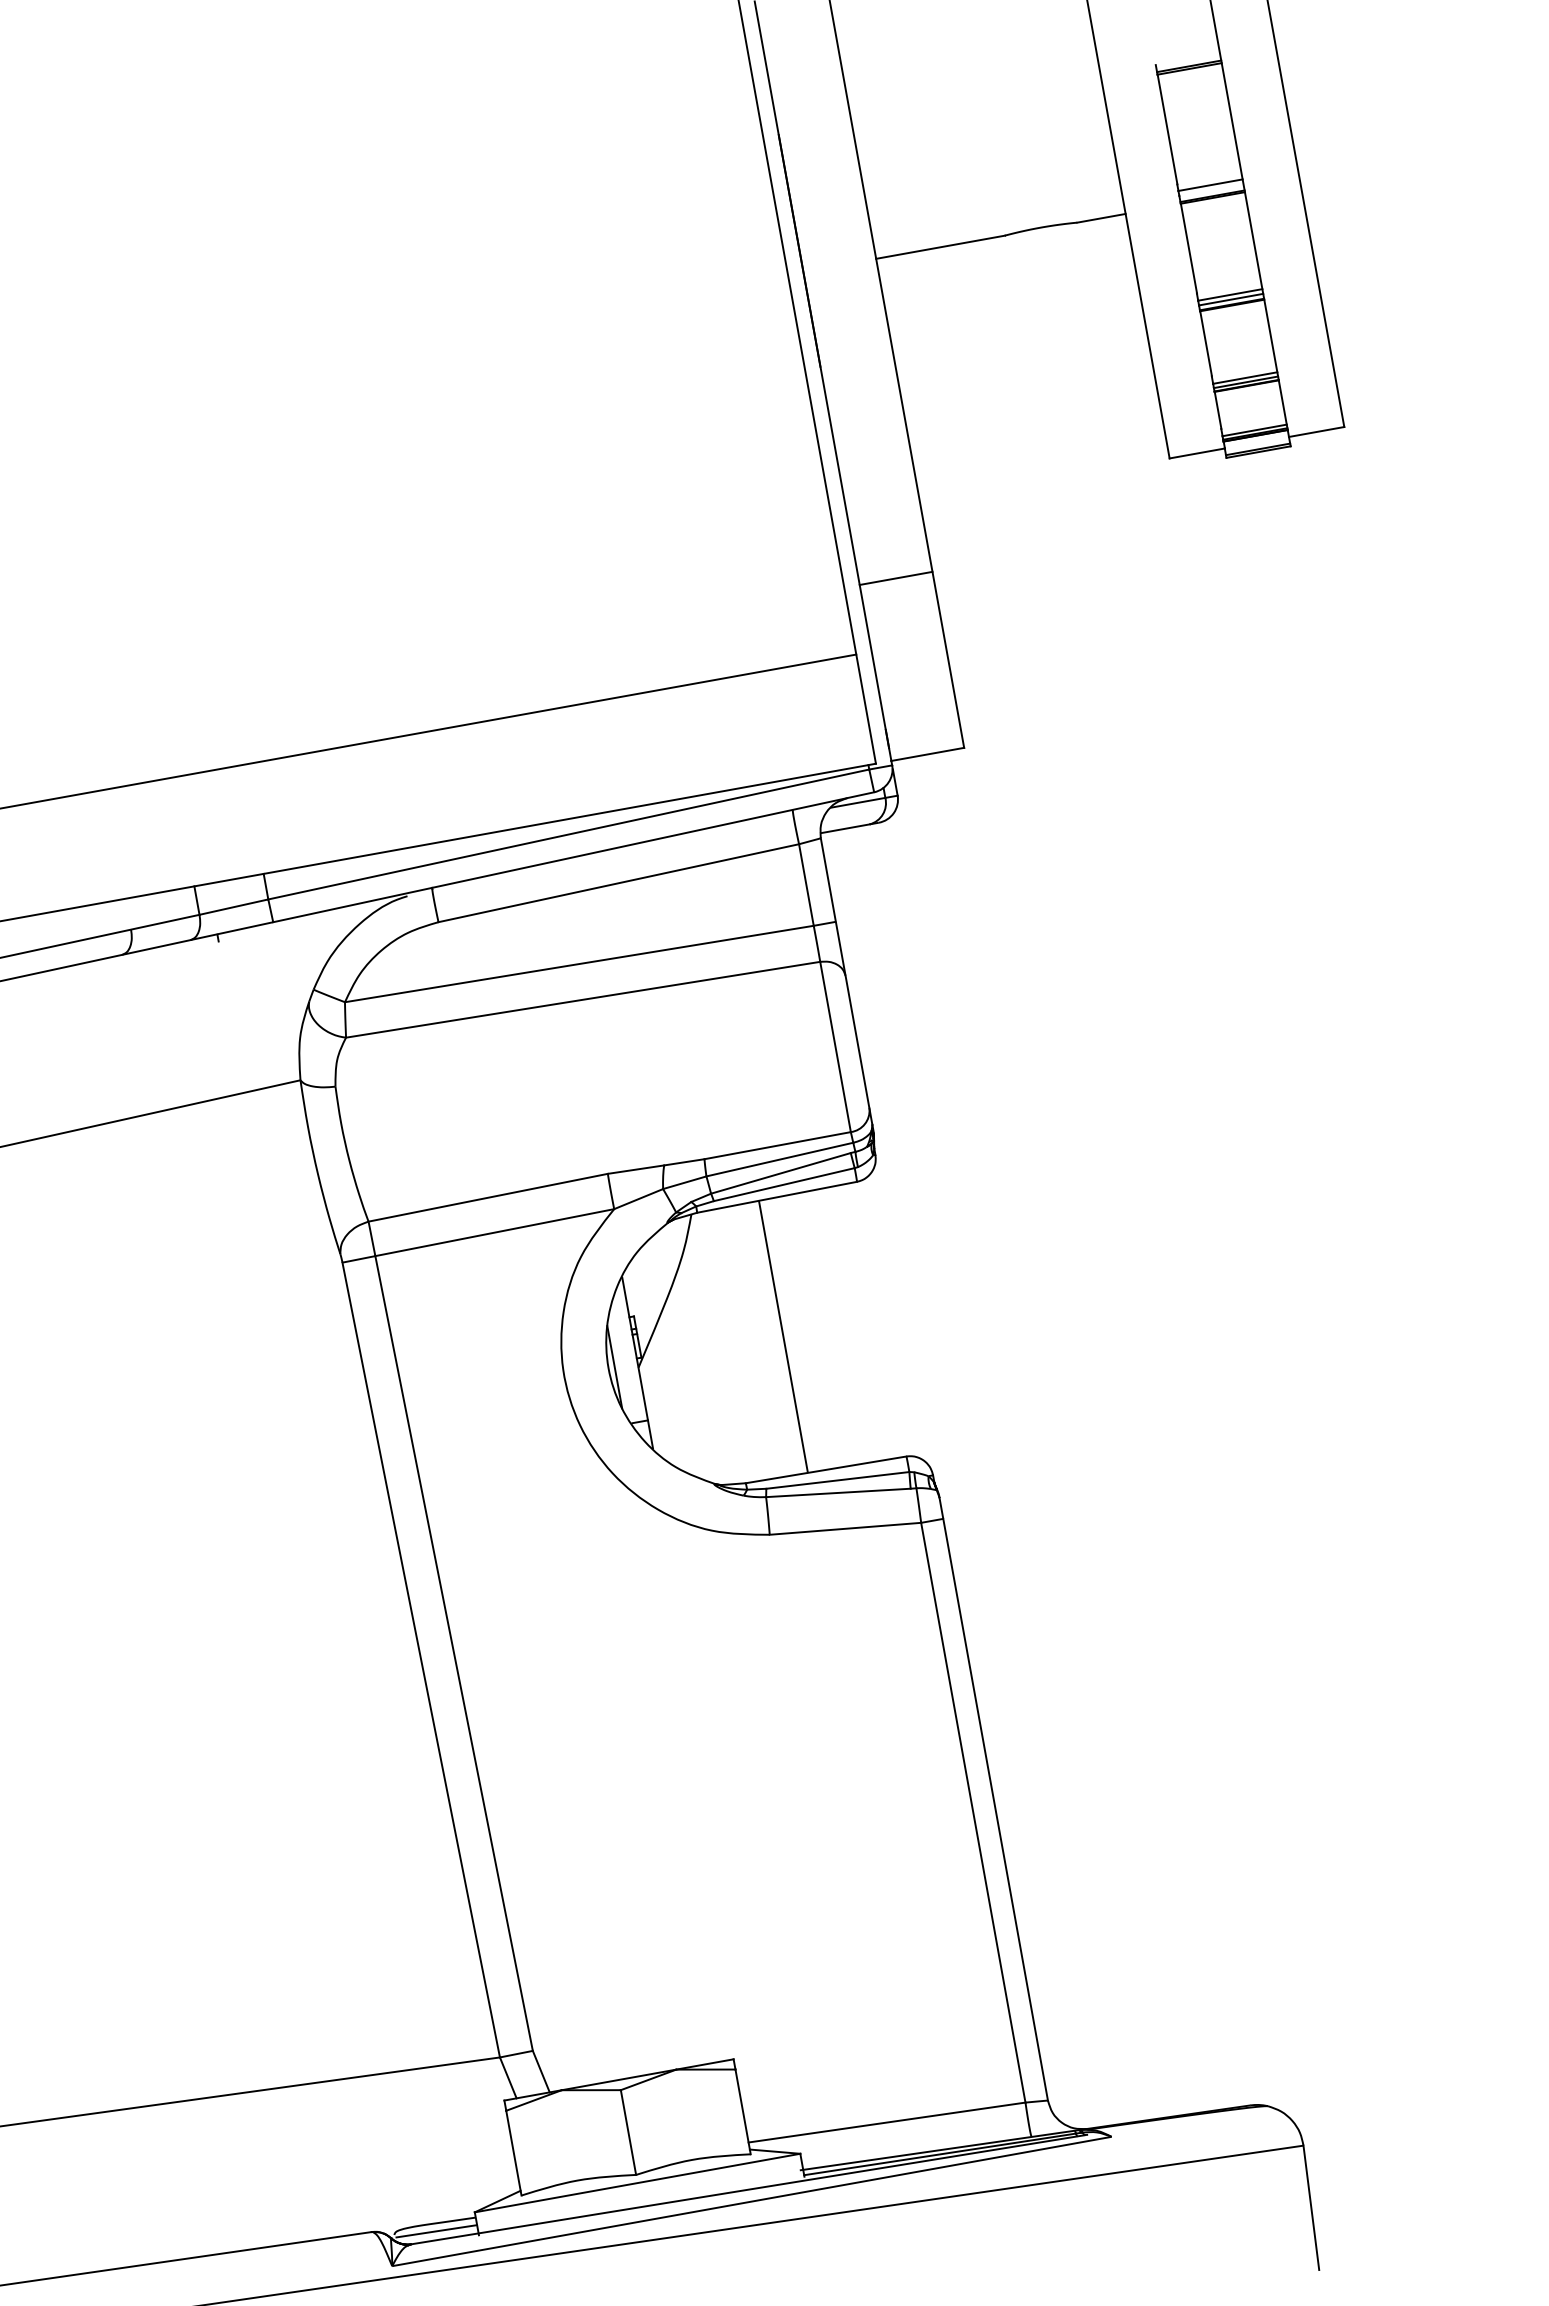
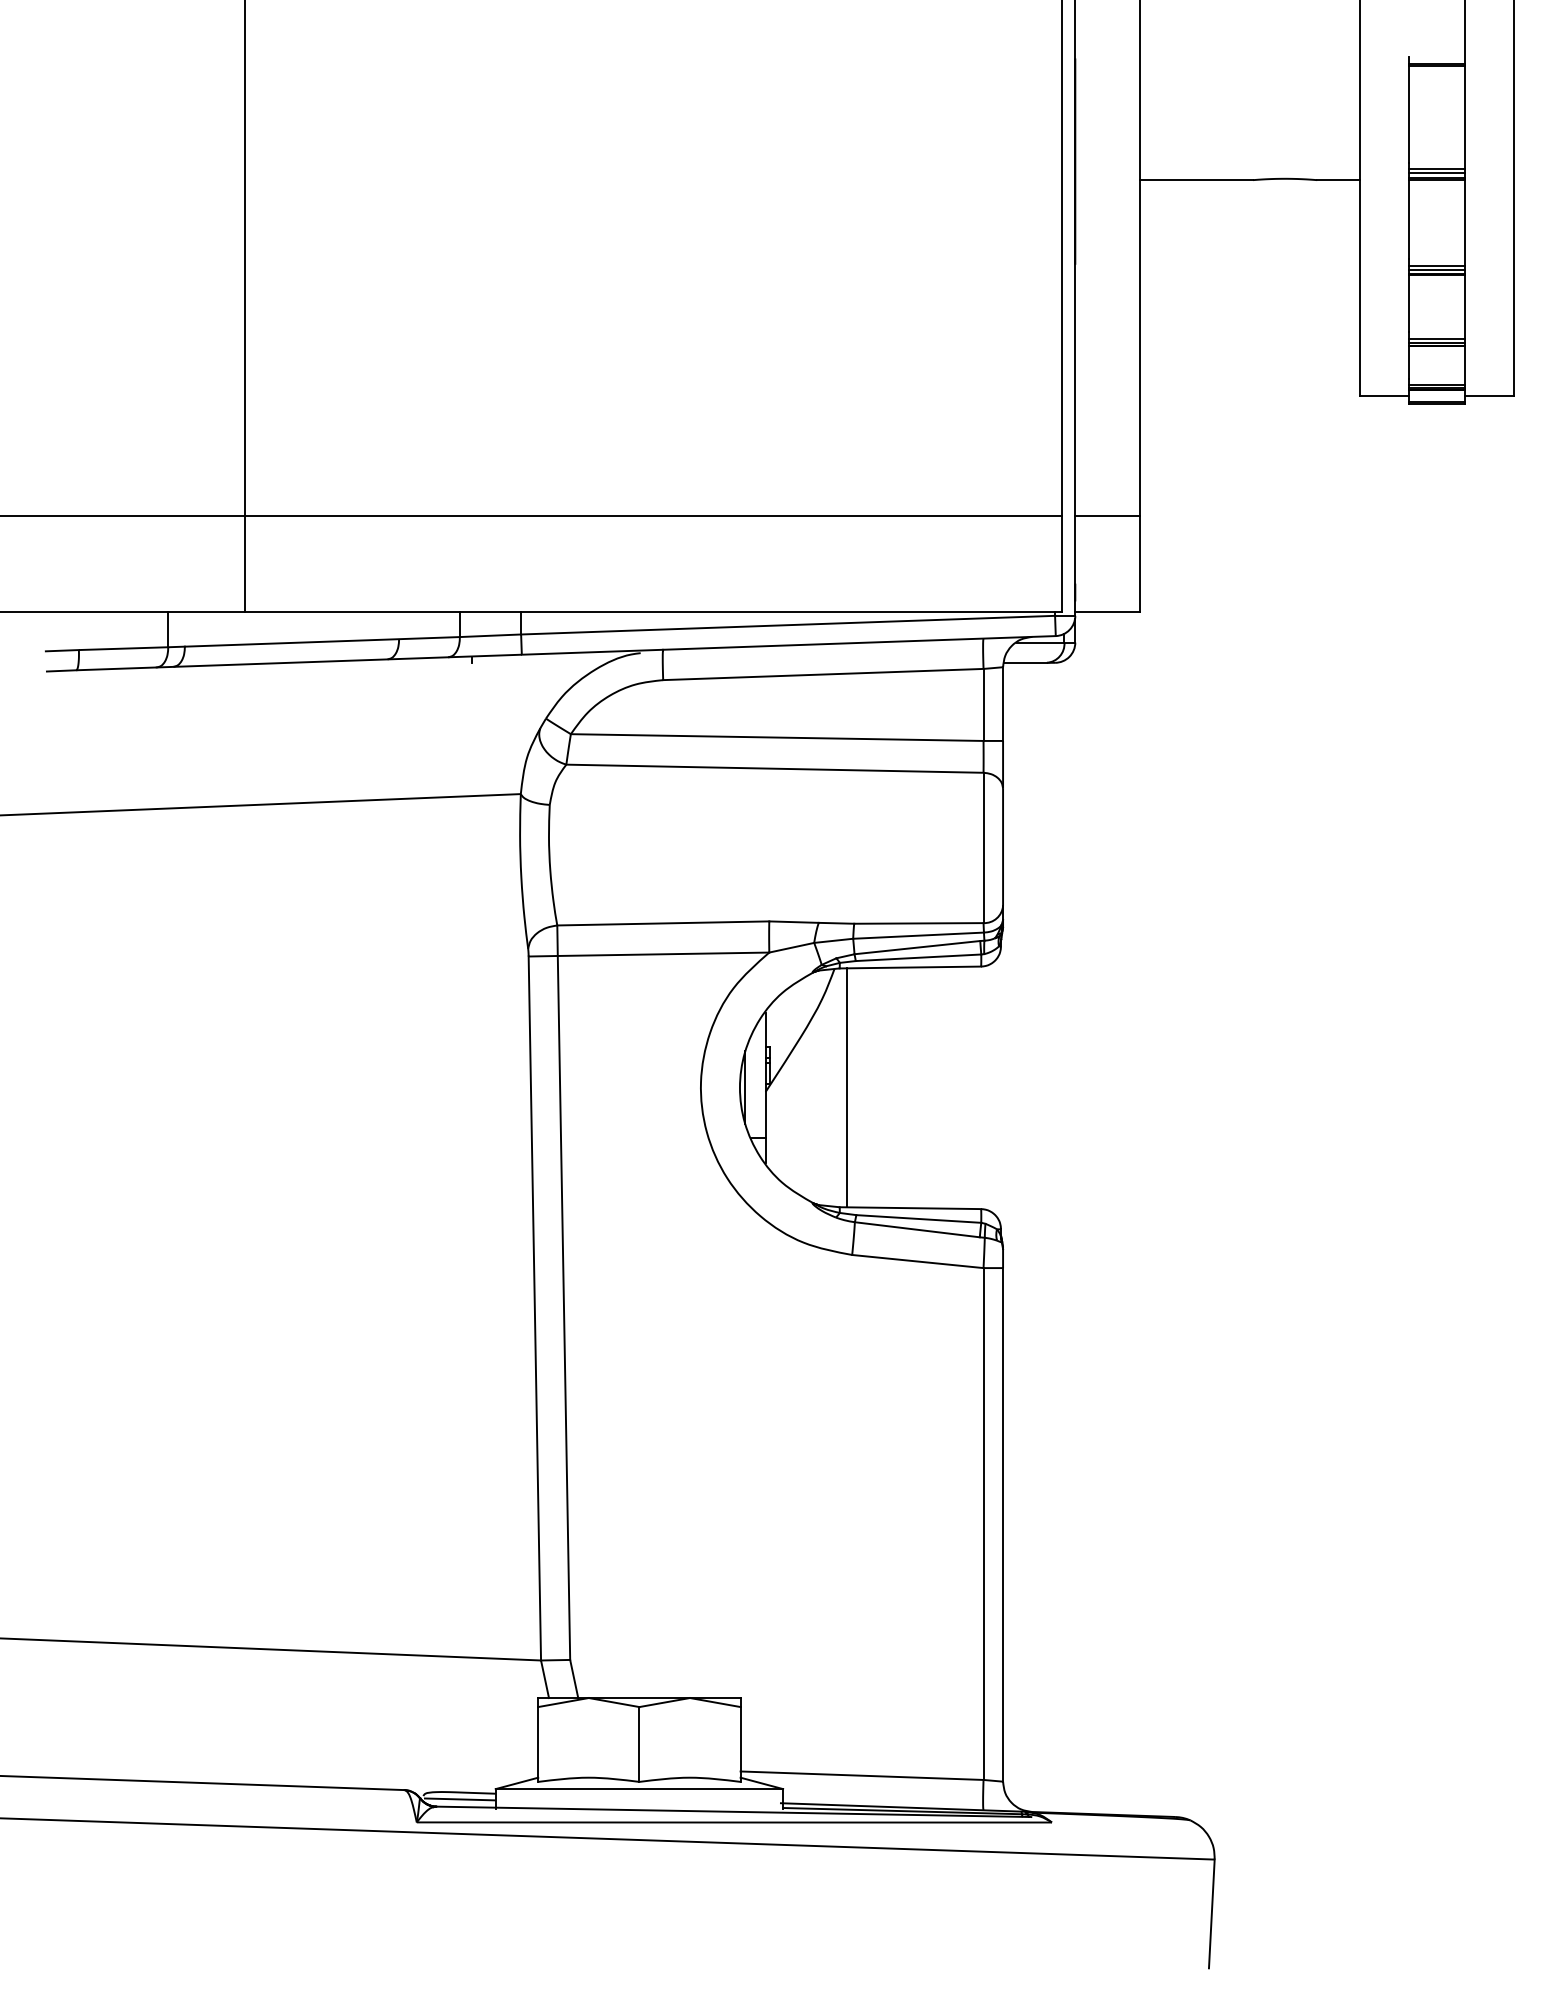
line: (1210, 189) -> (1436, 172), added
line: (896, 578) -> (1107, 515), moved
line: (783, 1336) -> (847, 1087), moved

